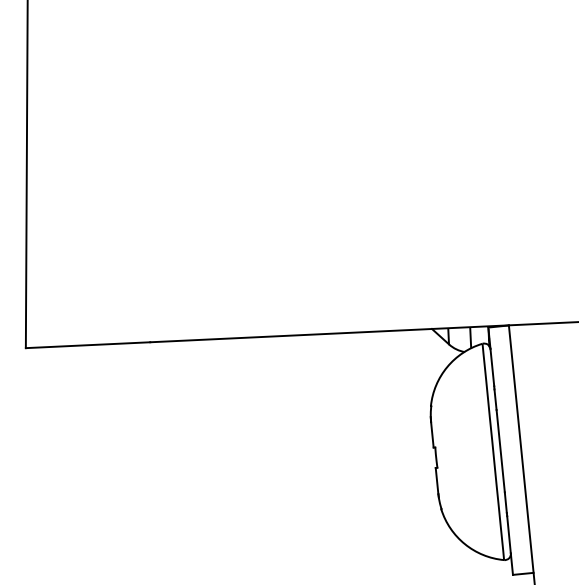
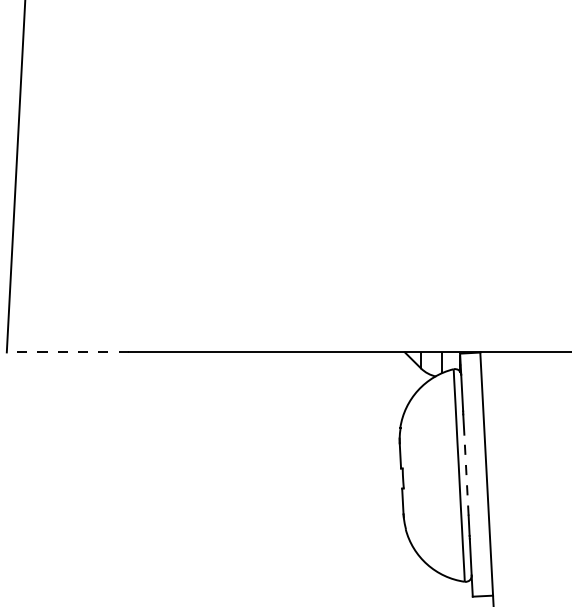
line: (87, 345) -> (67, 352), solid -> dashed
line: (500, 451) -> (466, 475), solid -> dashed

